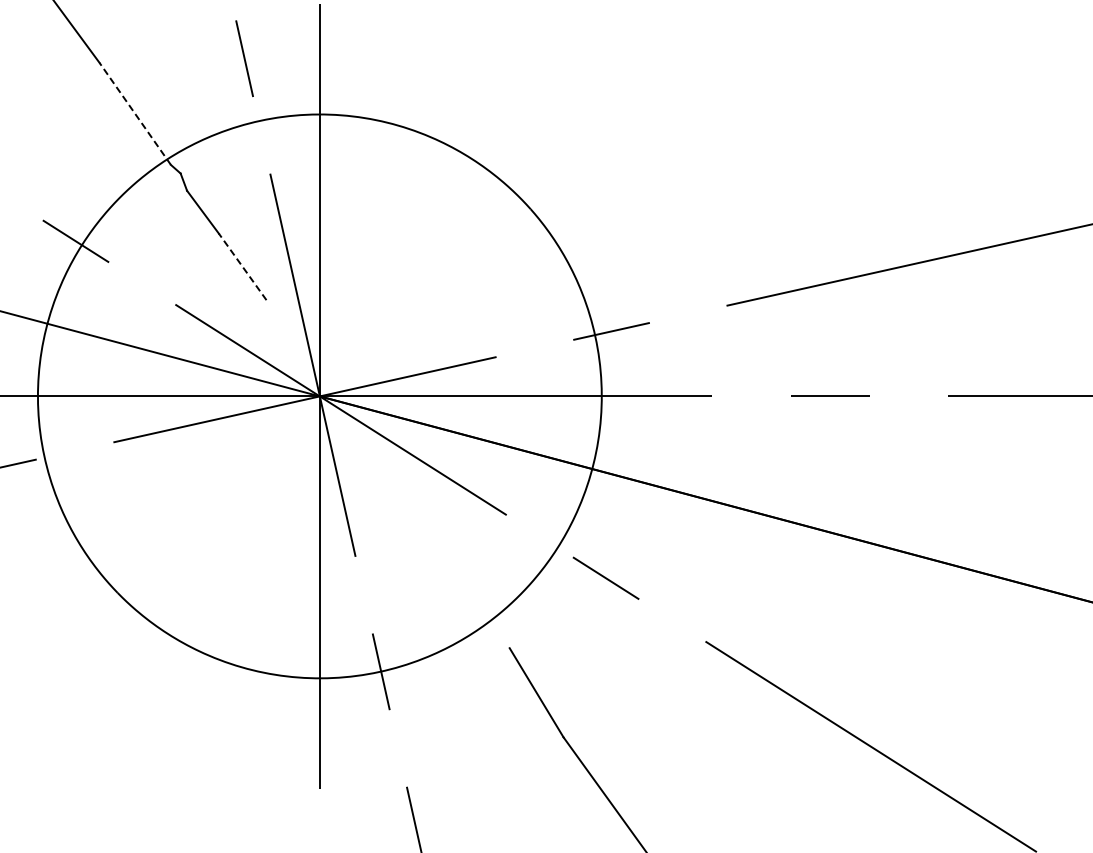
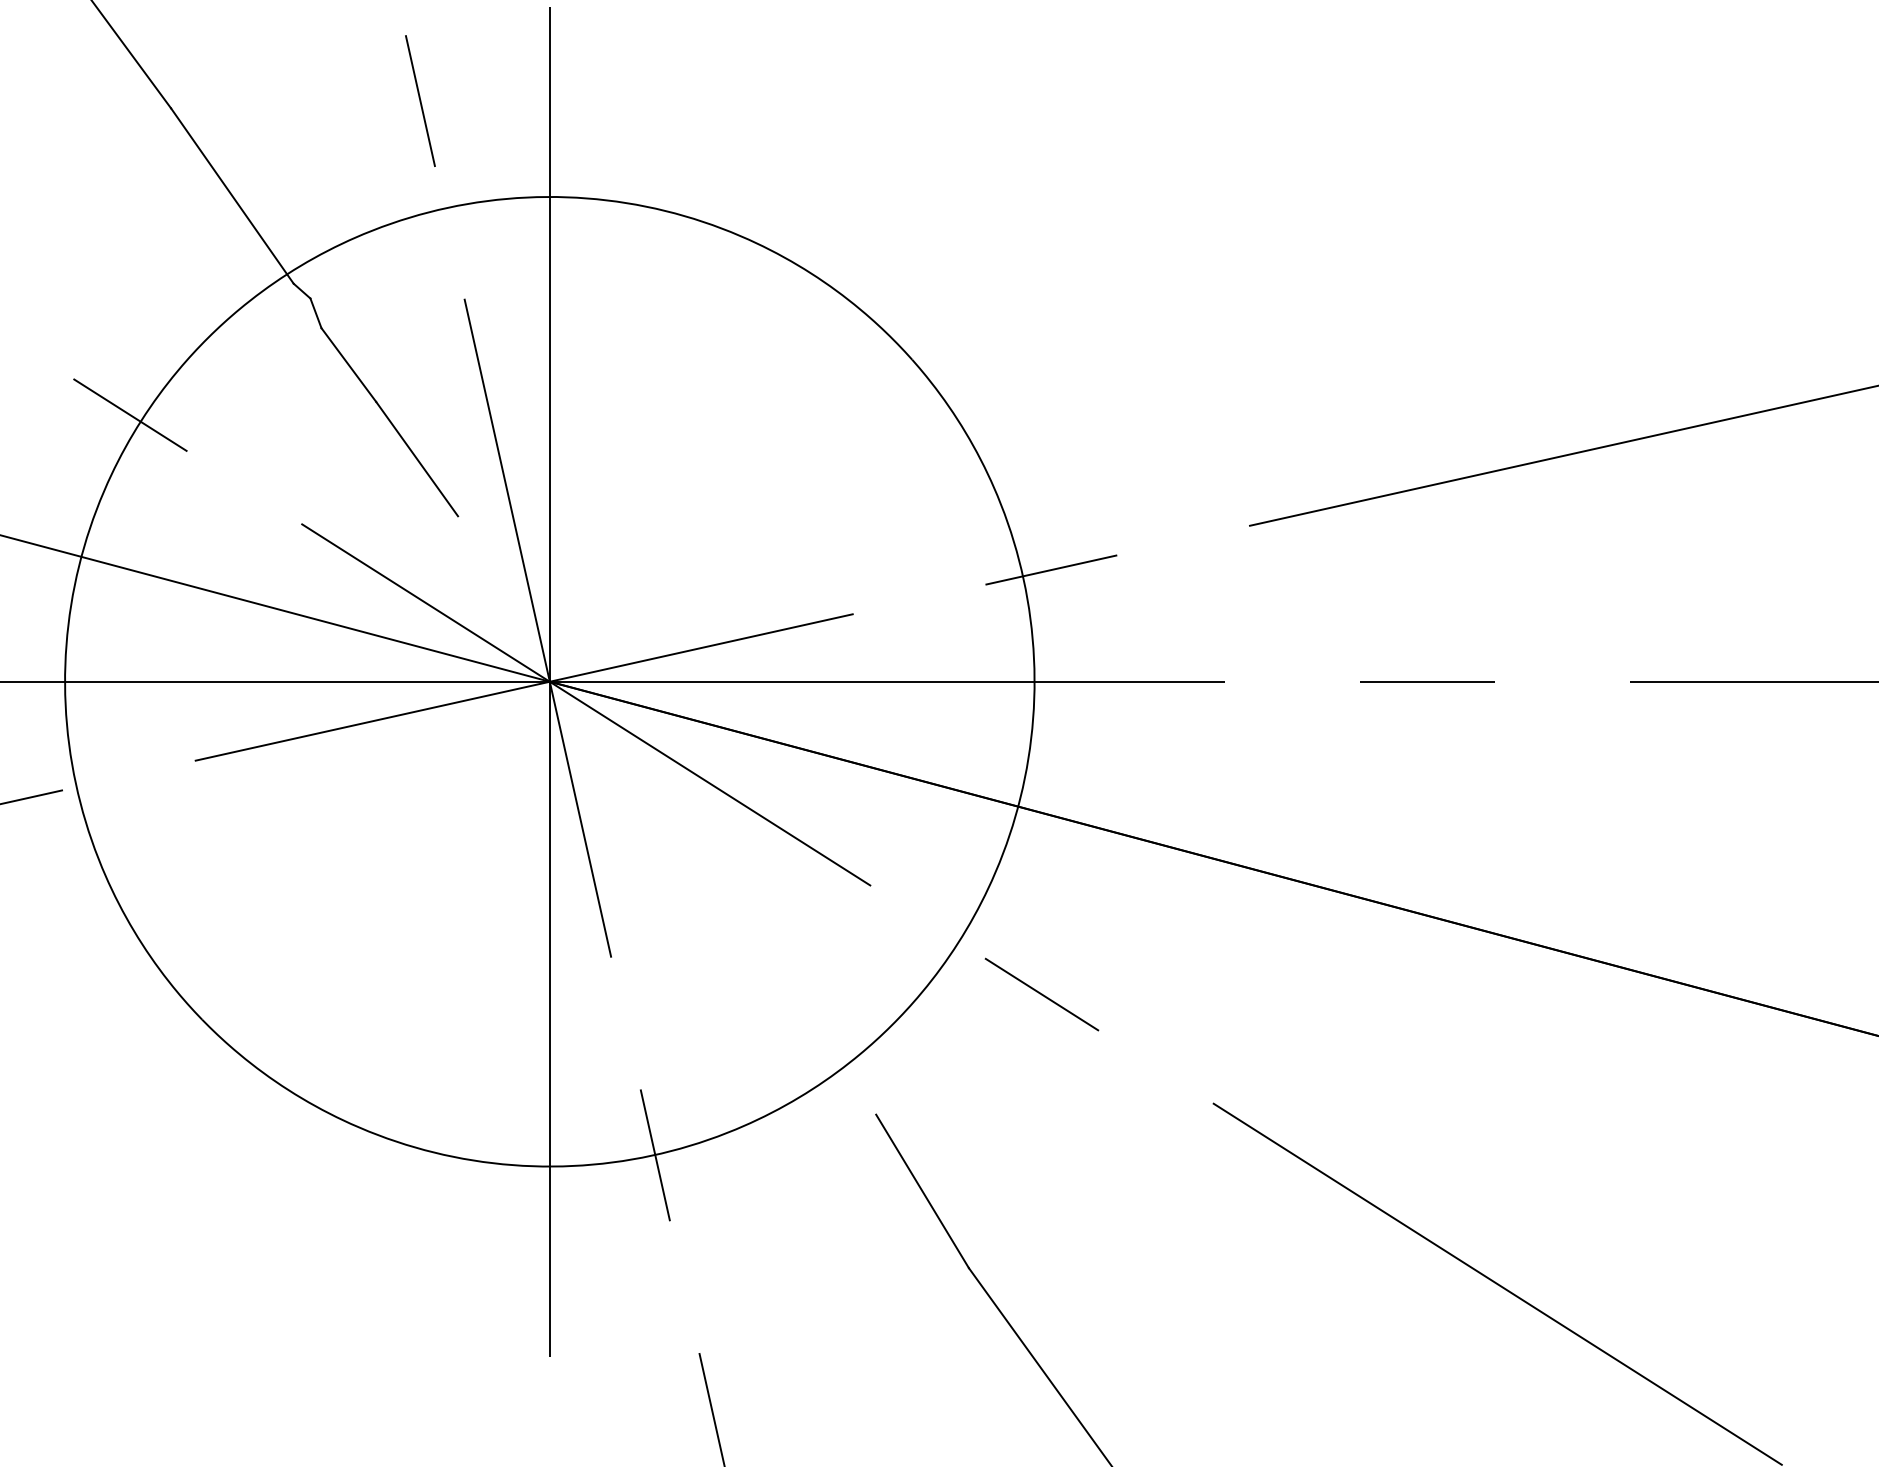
line: (134, 113) -> (231, 195), dashed -> solid
line: (242, 266) -> (416, 458), dashed -> solid

